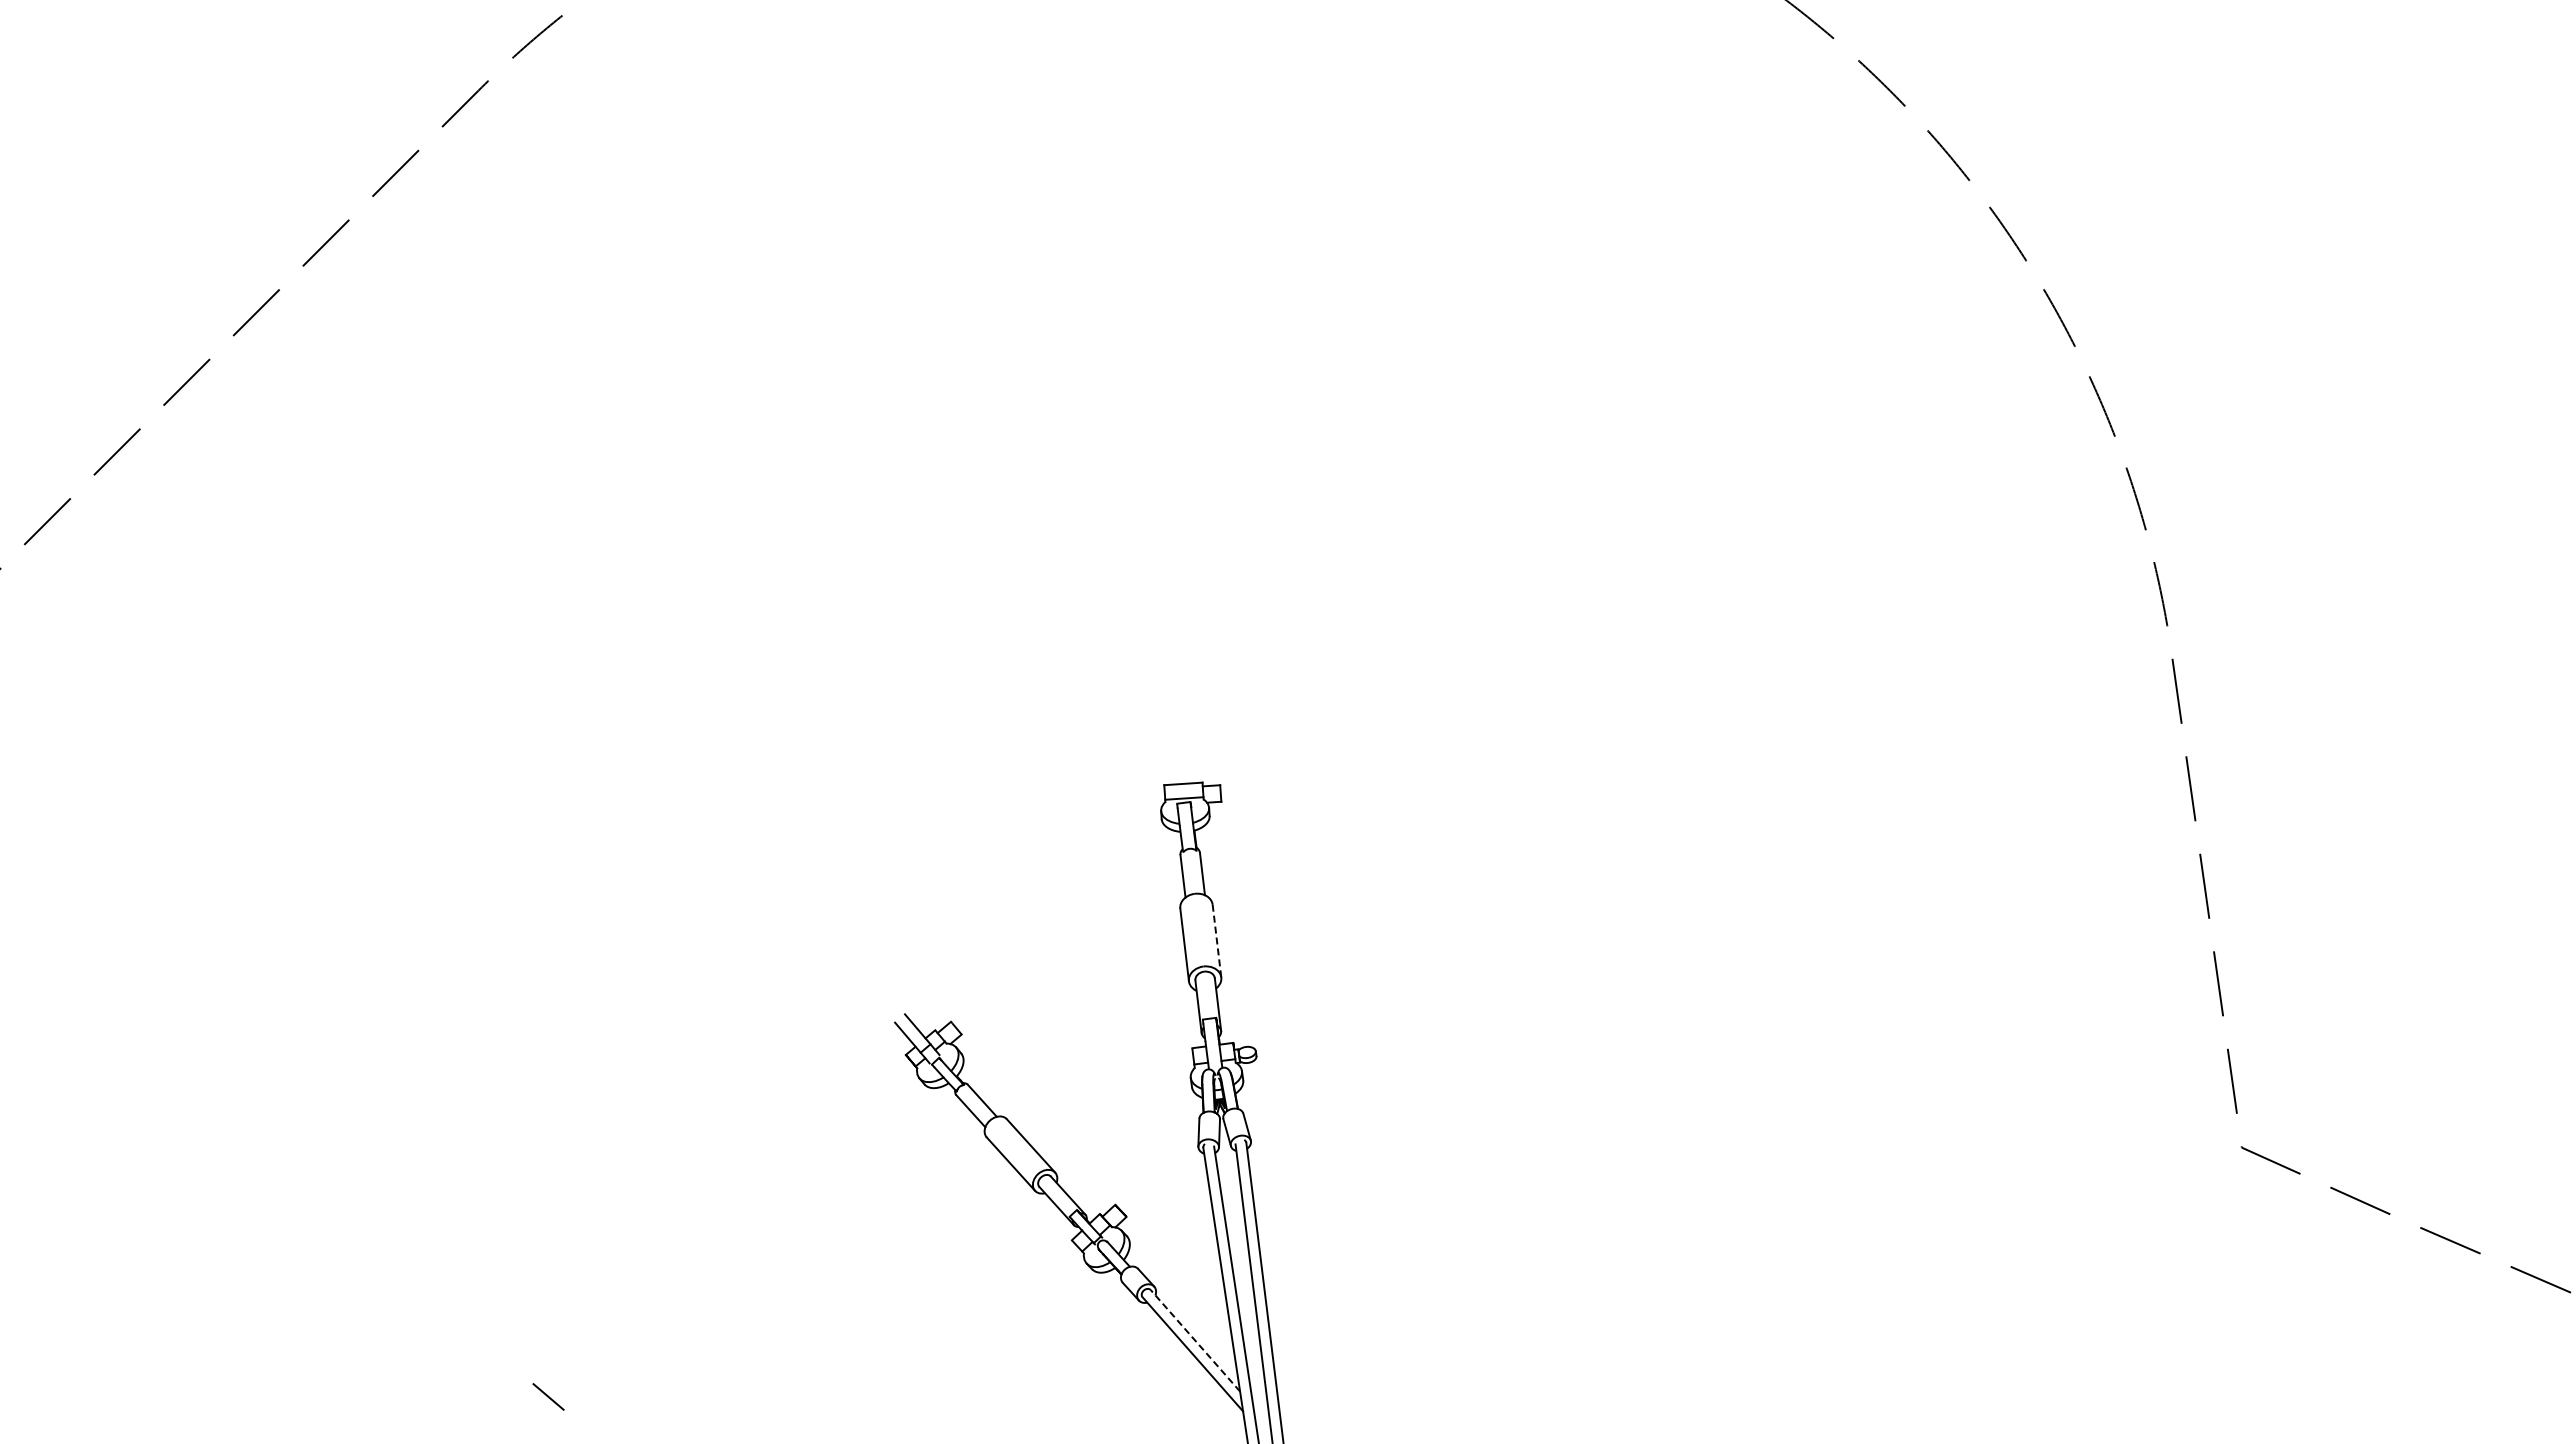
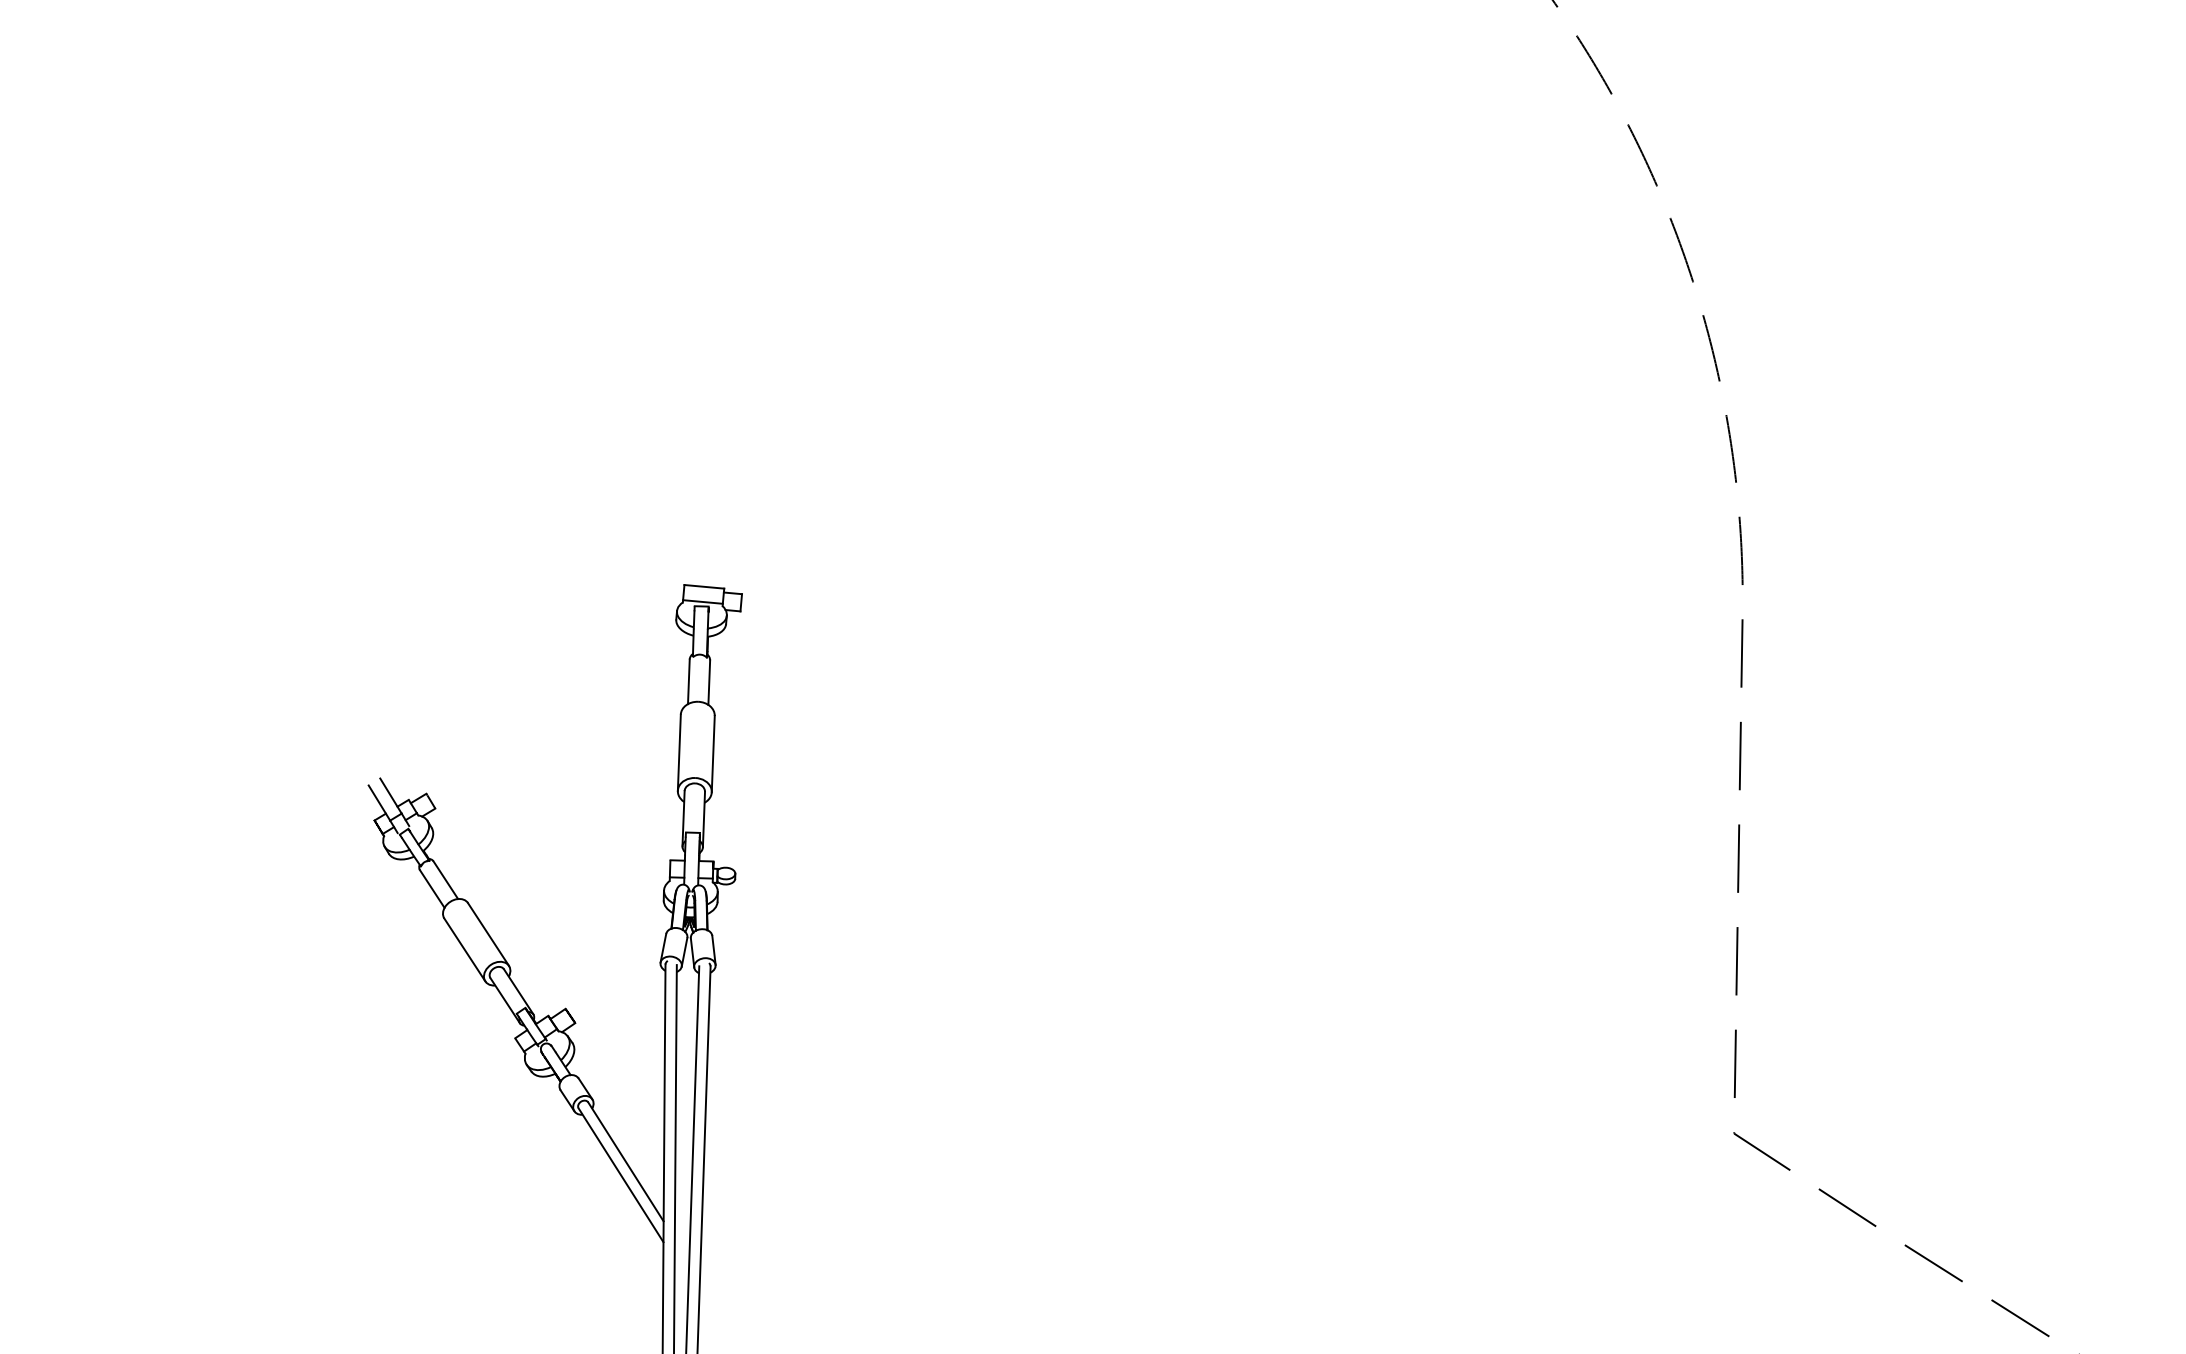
line: (1216, 941) -> (712, 754), dashed -> solid
line: (1195, 1340) -> (626, 1161), dashed -> solid

